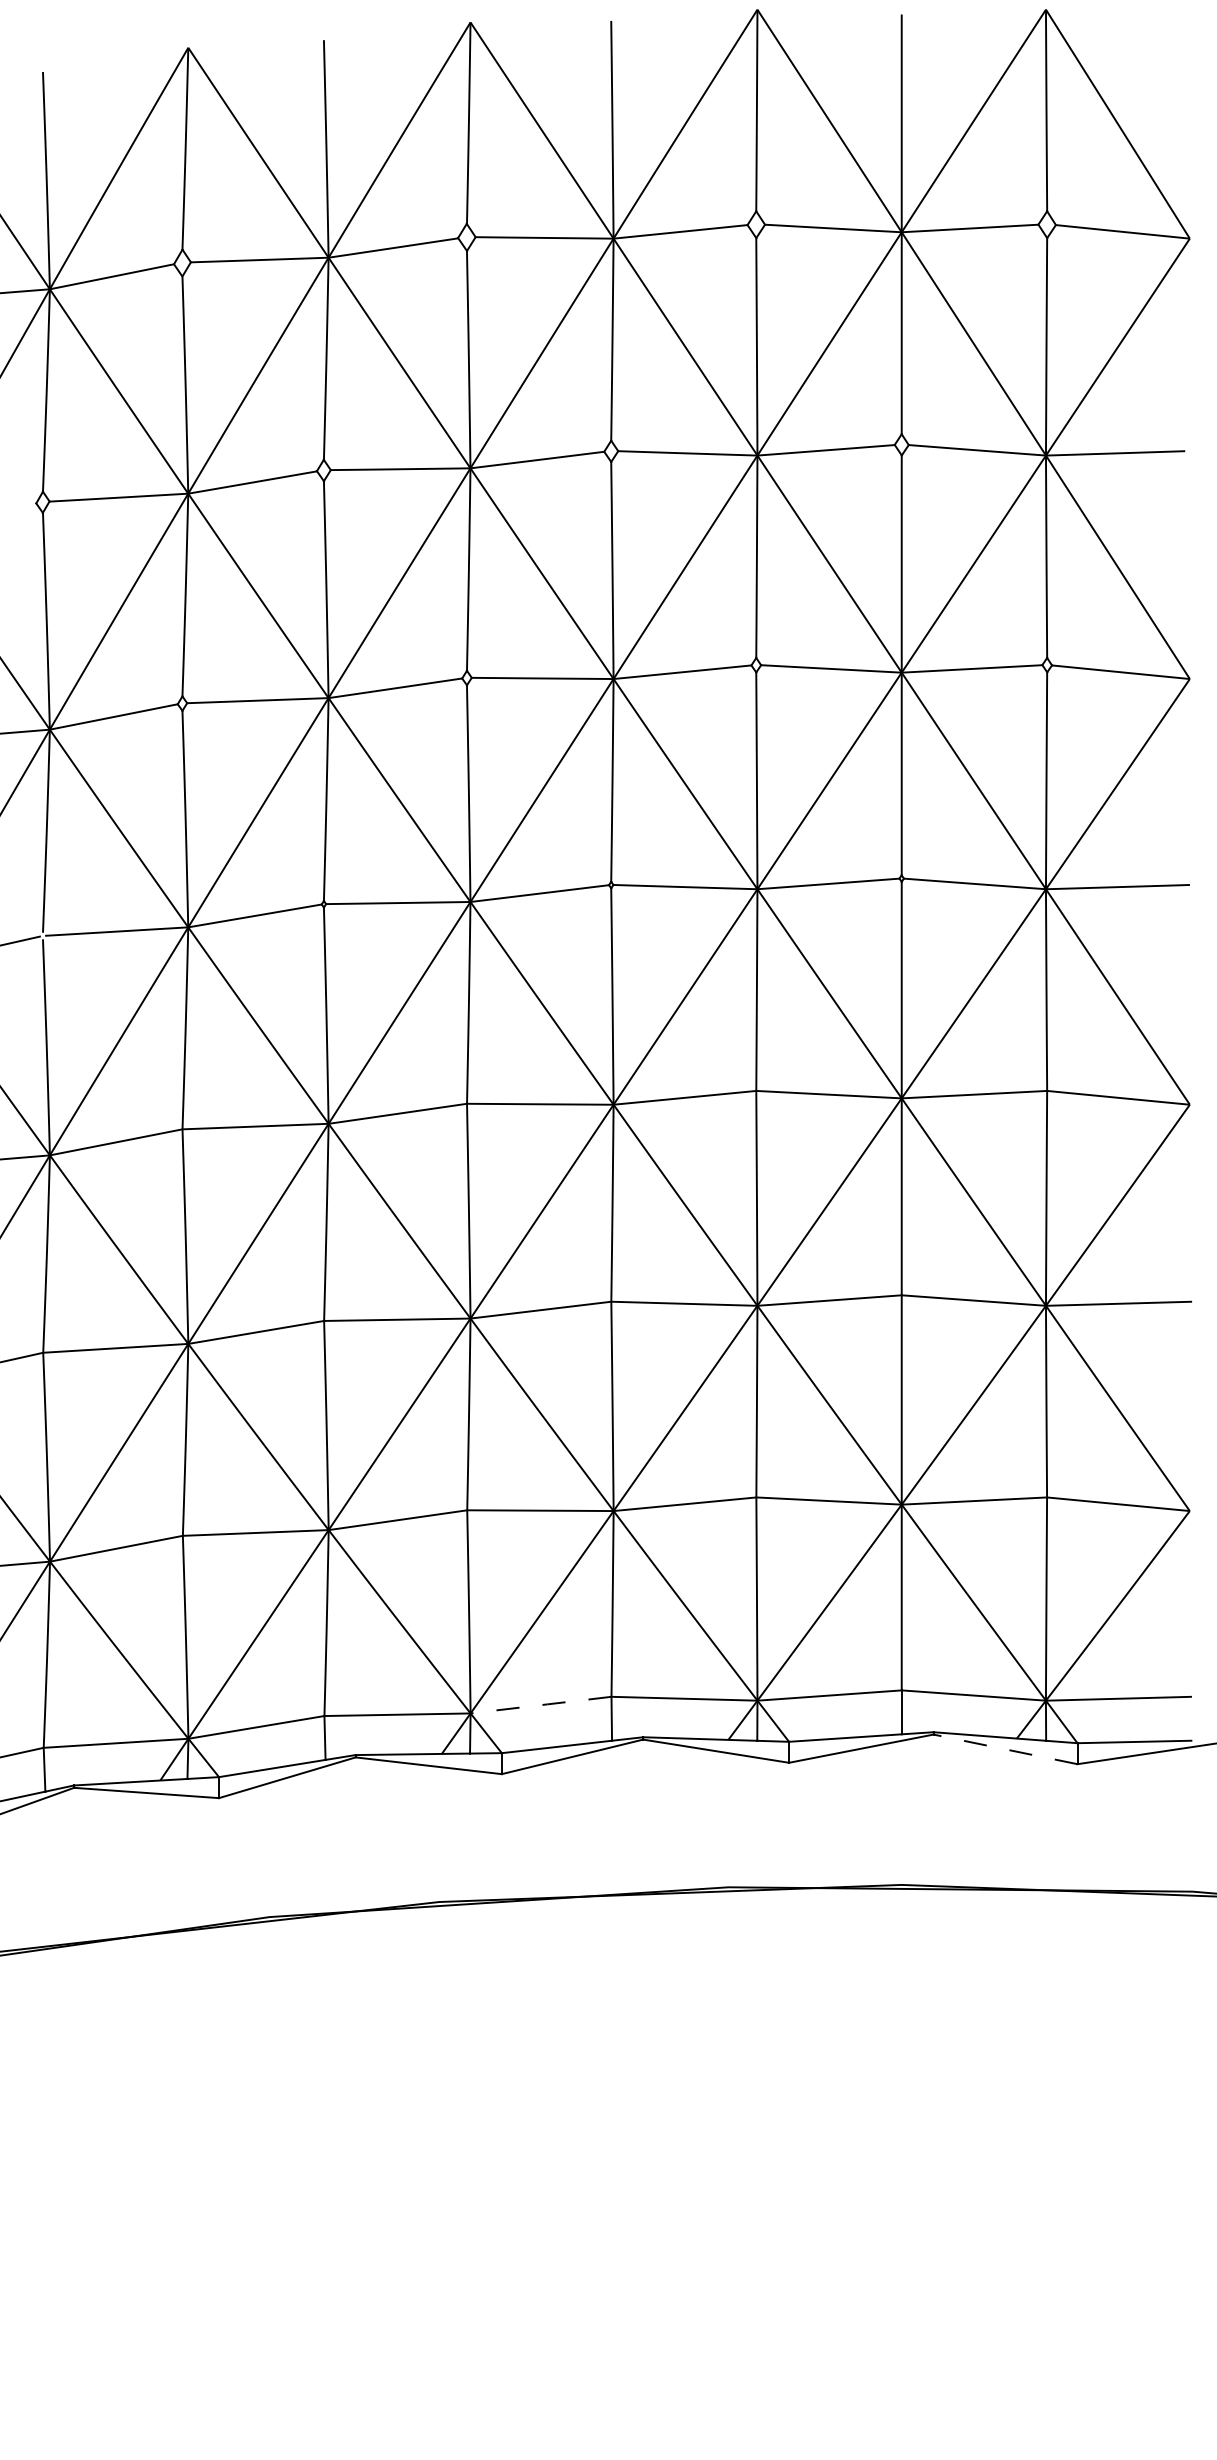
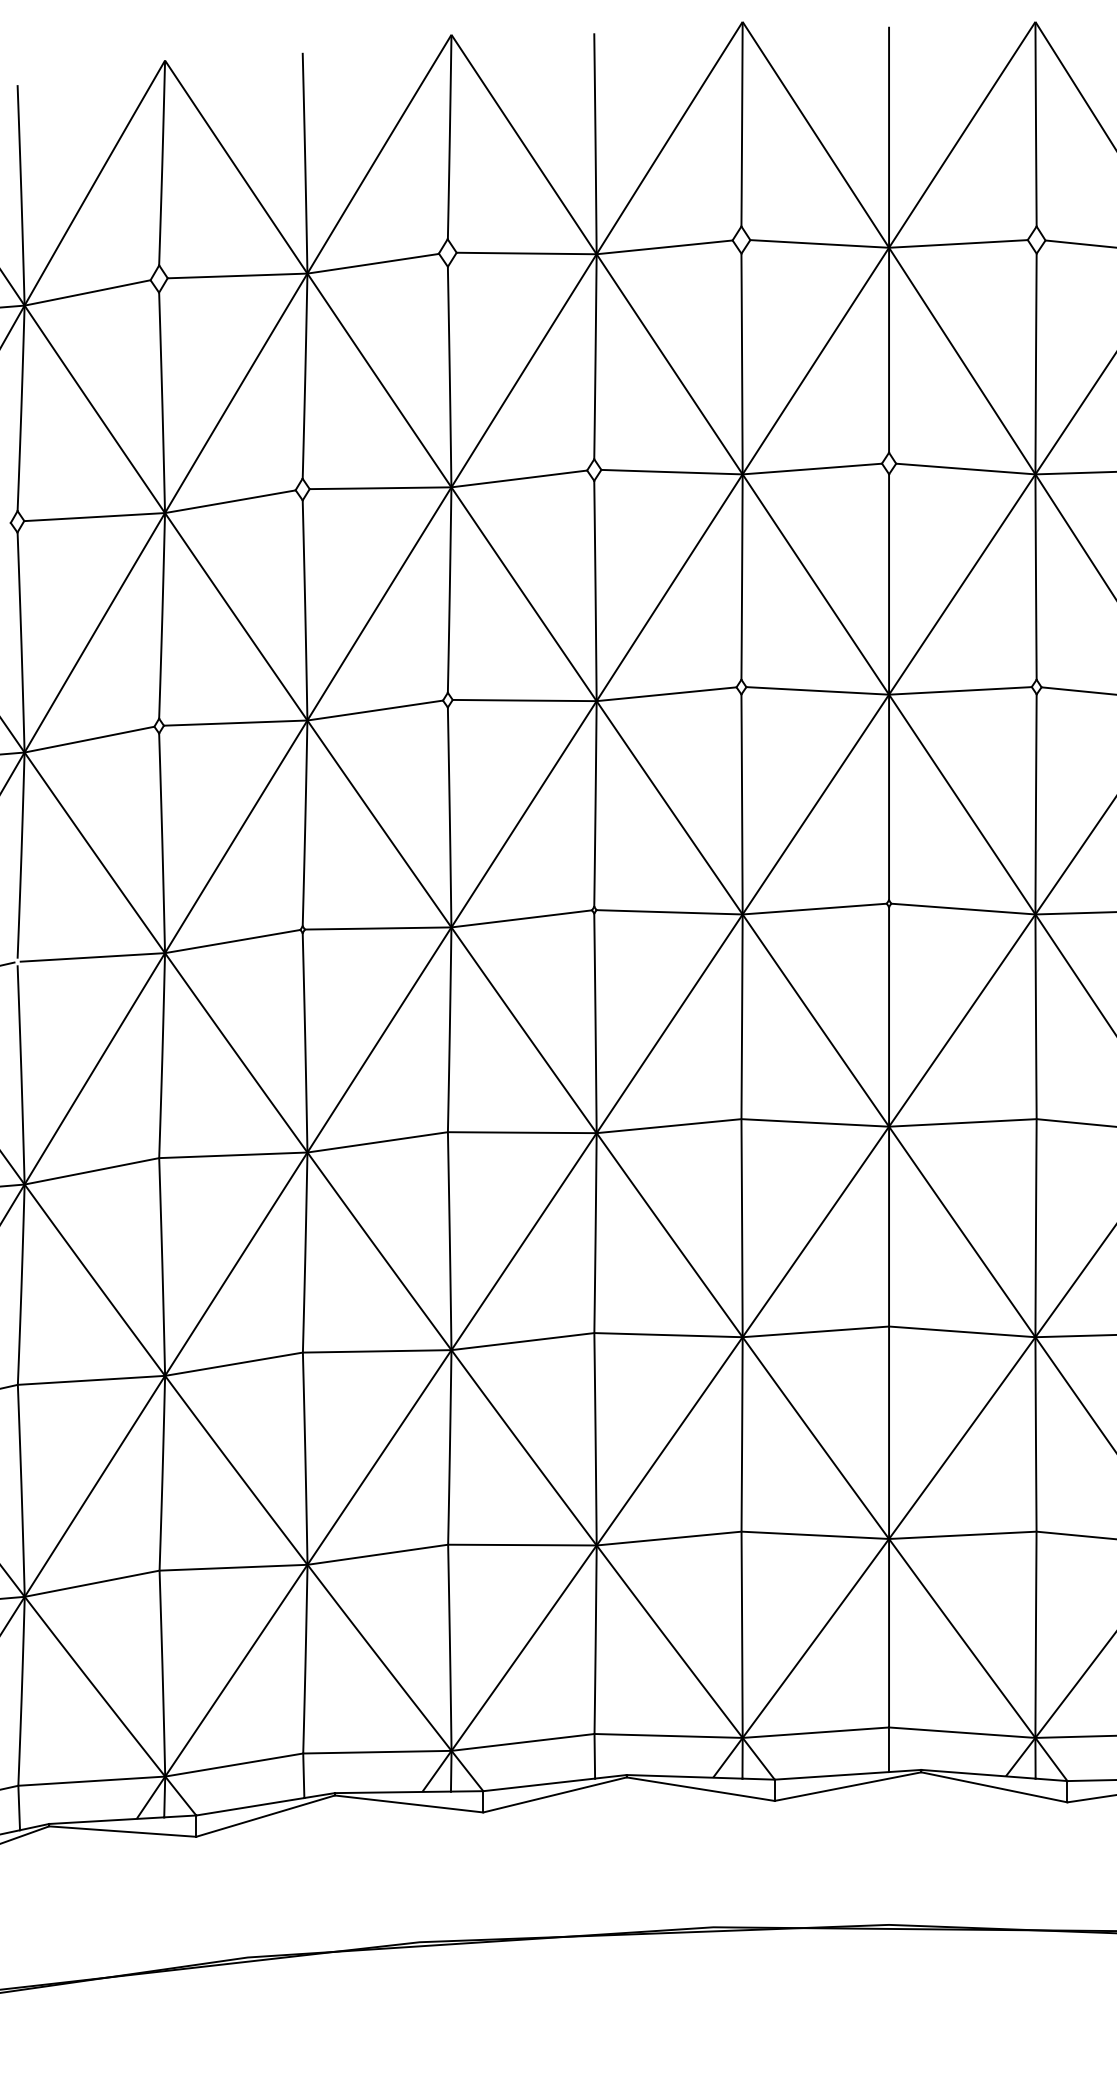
line: (542, 1704) -> (524, 1741), dashed -> solid
line: (1005, 1749) -> (994, 1787), dashed -> solid

